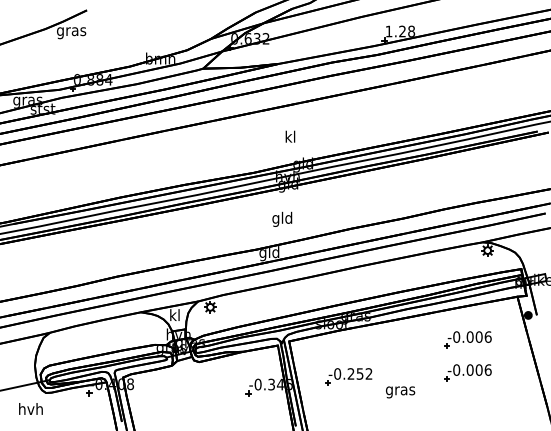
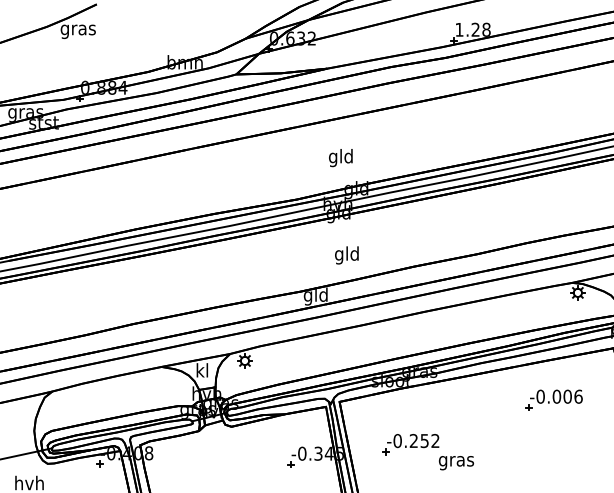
text: (290, 137) -> (341, 157), kl -> gld
text: (282, 218) -> (347, 254), moved
part: (467, 372) -> (553, 439), removed
text: (400, 392) -> (456, 463), moved

